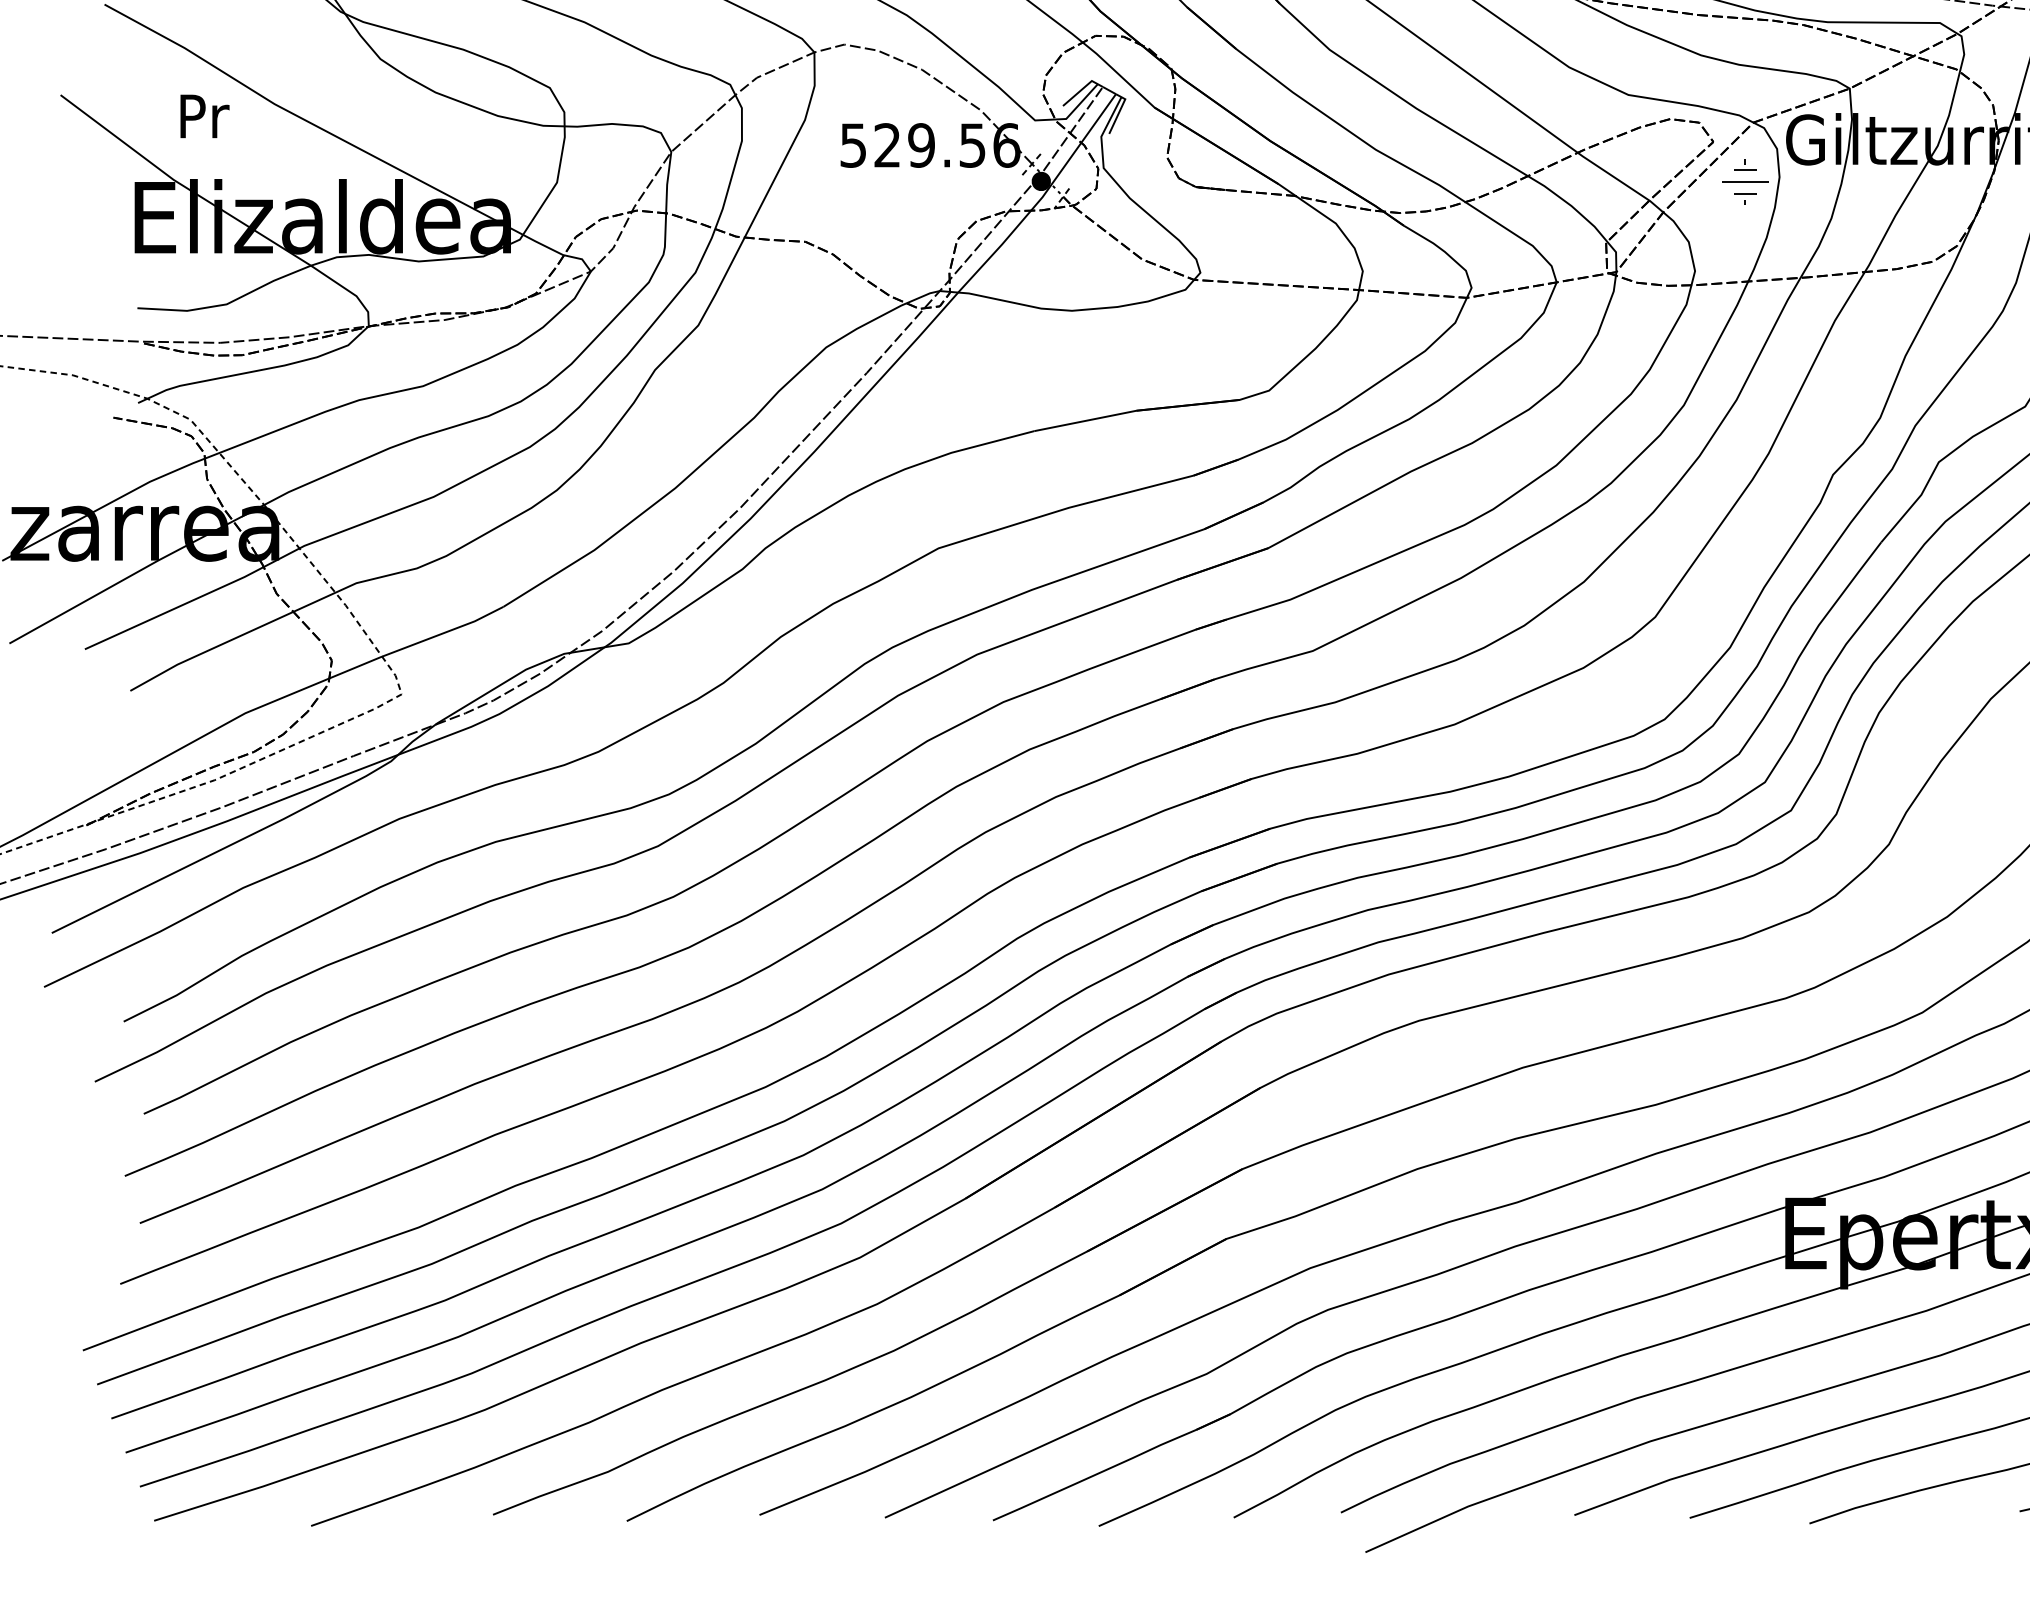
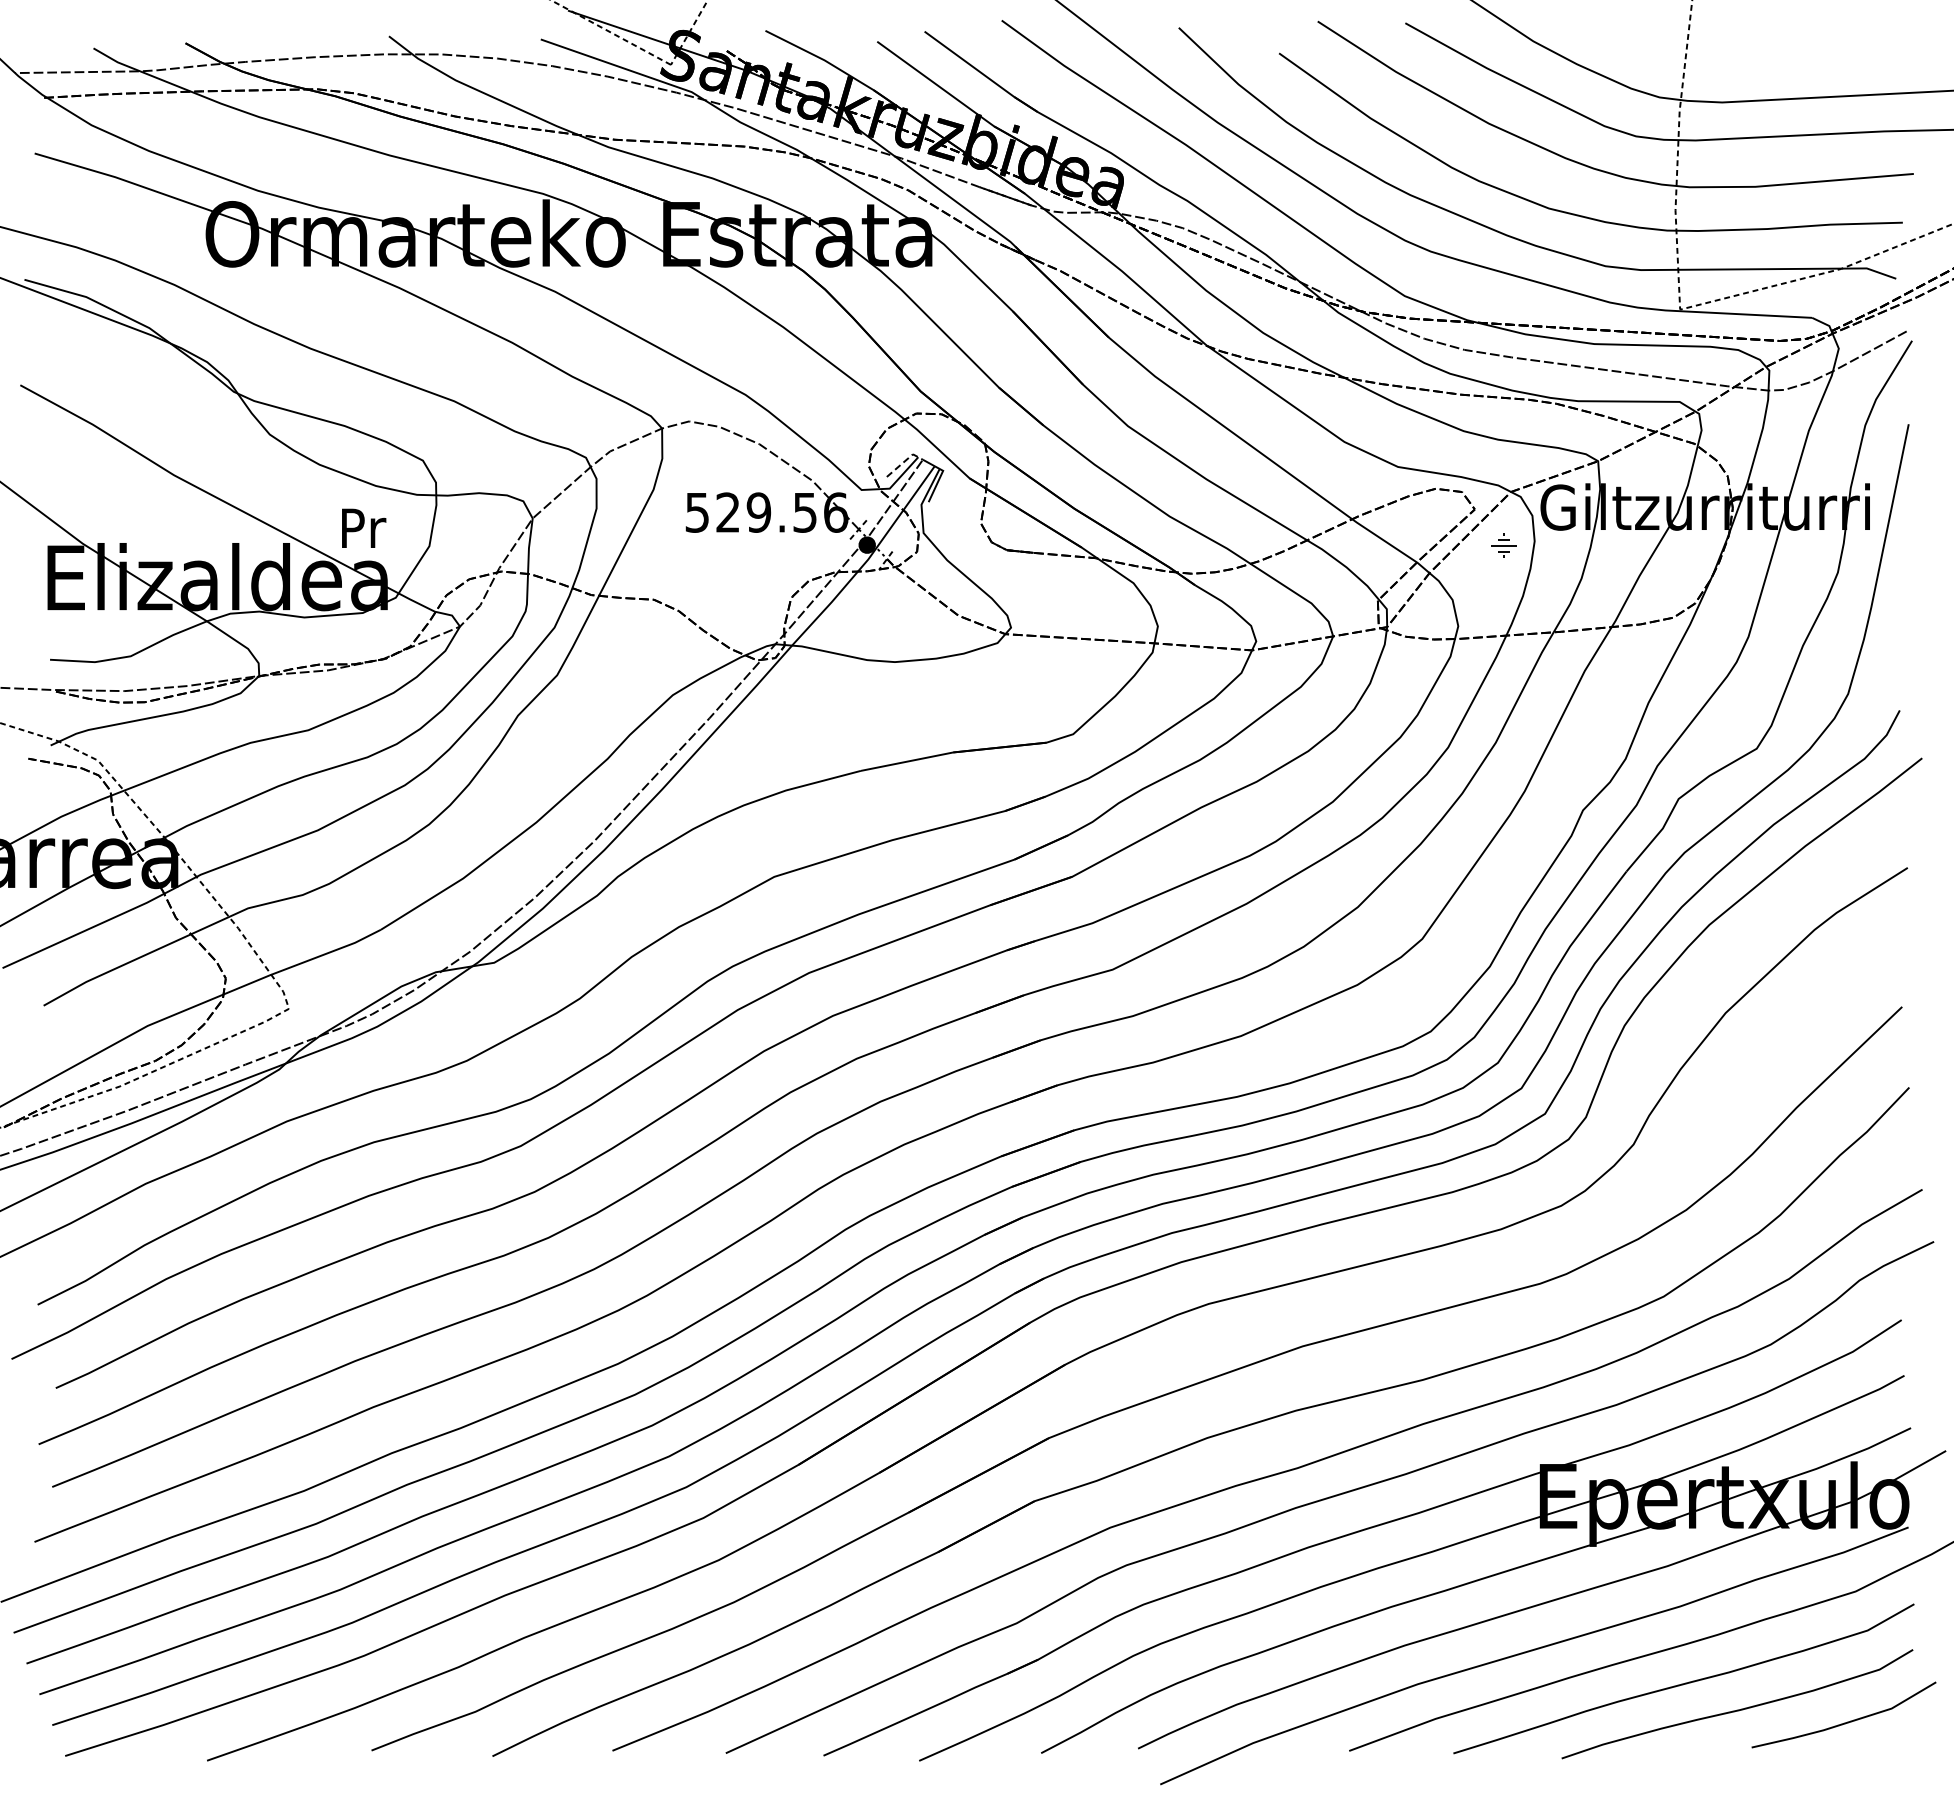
line: (1082, 88) -> (904, 461), solid -> dashed
text: (205, 115) -> (364, 527), moved
part: (1745, 181) -> (1503, 545), size x0.6

